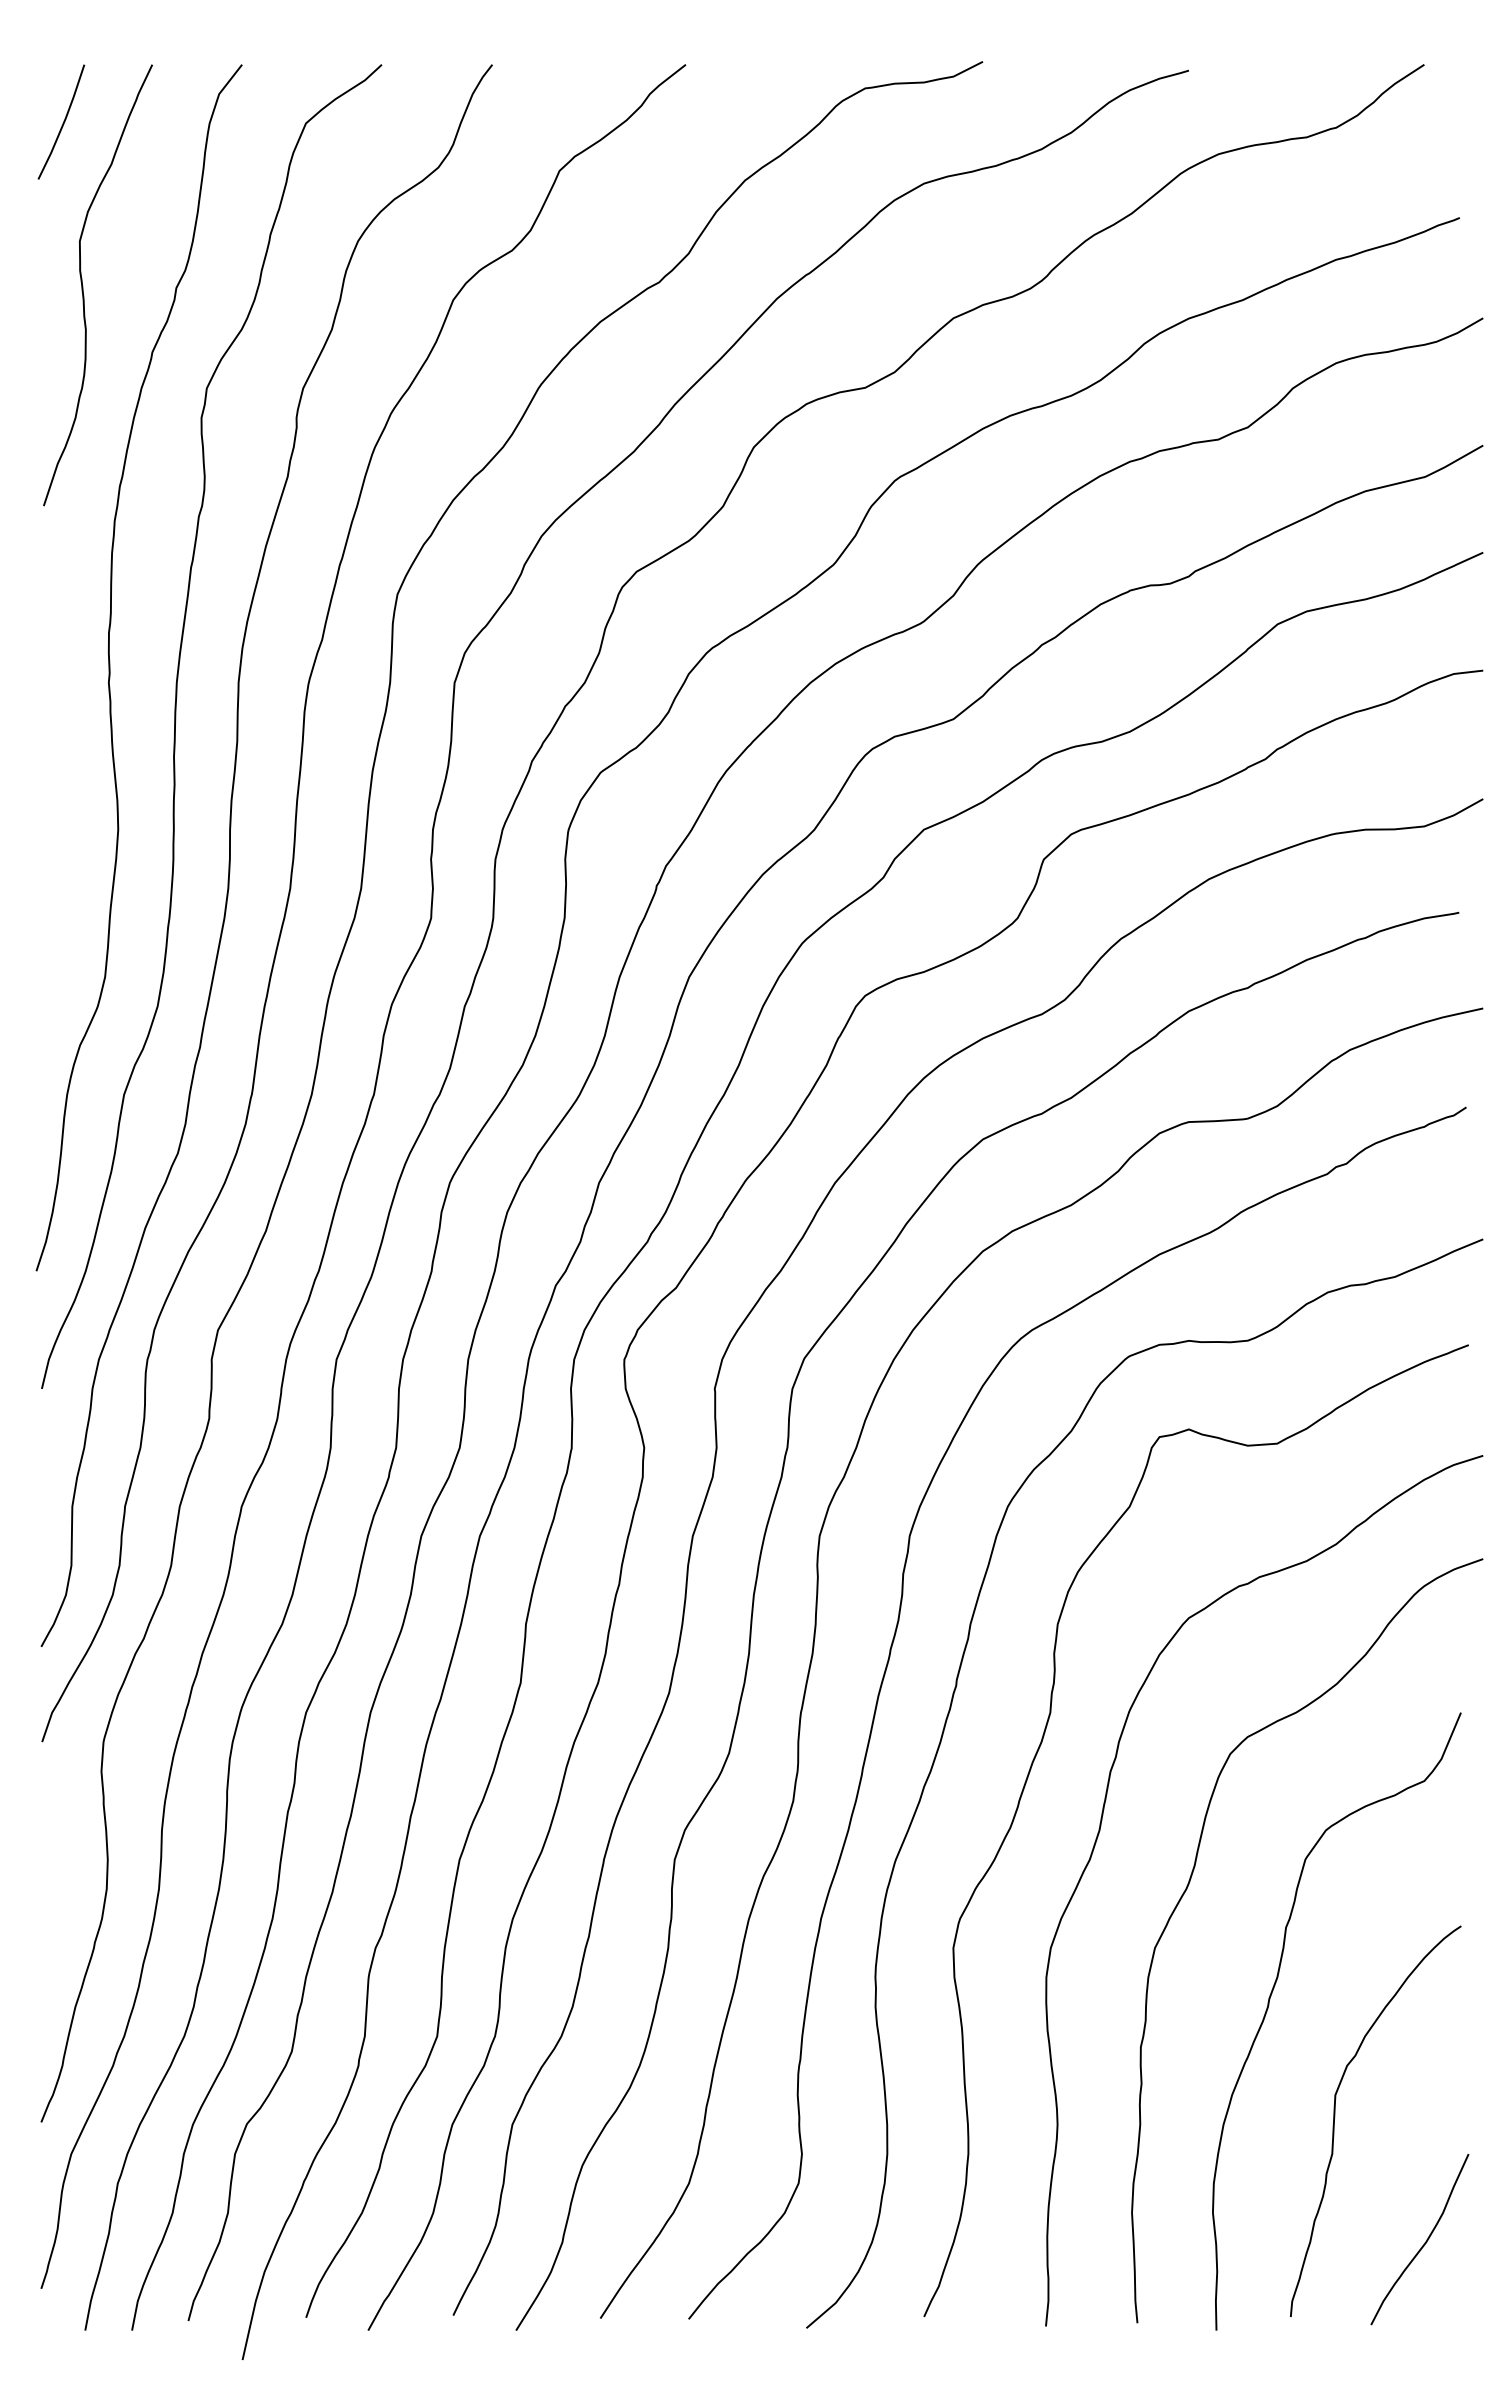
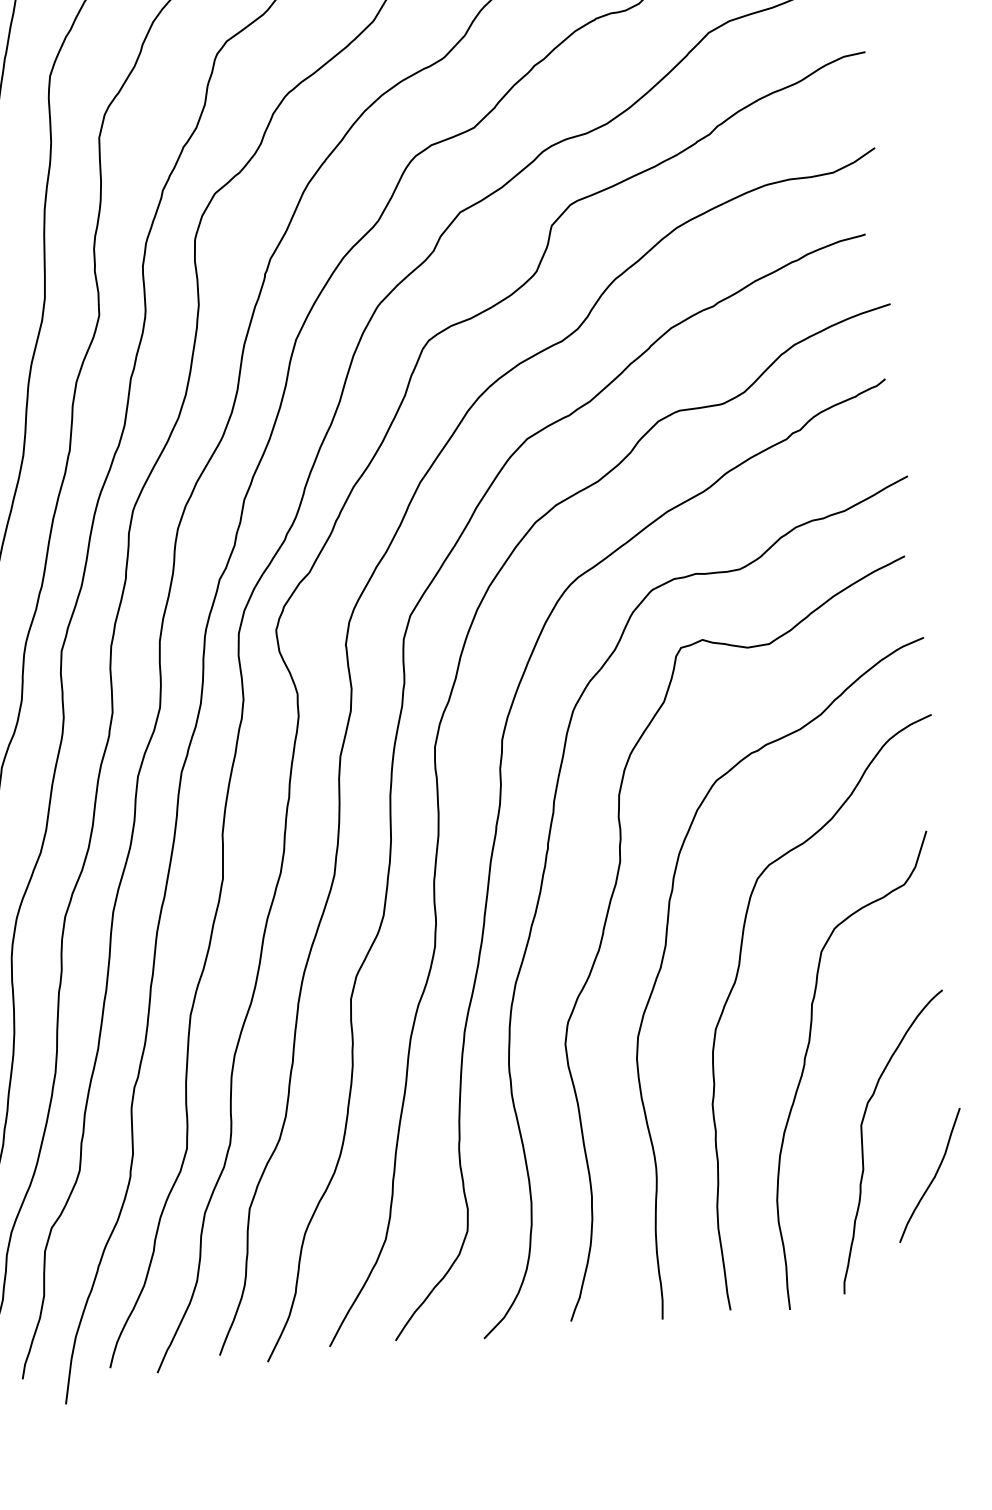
curve: (1424, 2242) -> (933, 1177), moved

